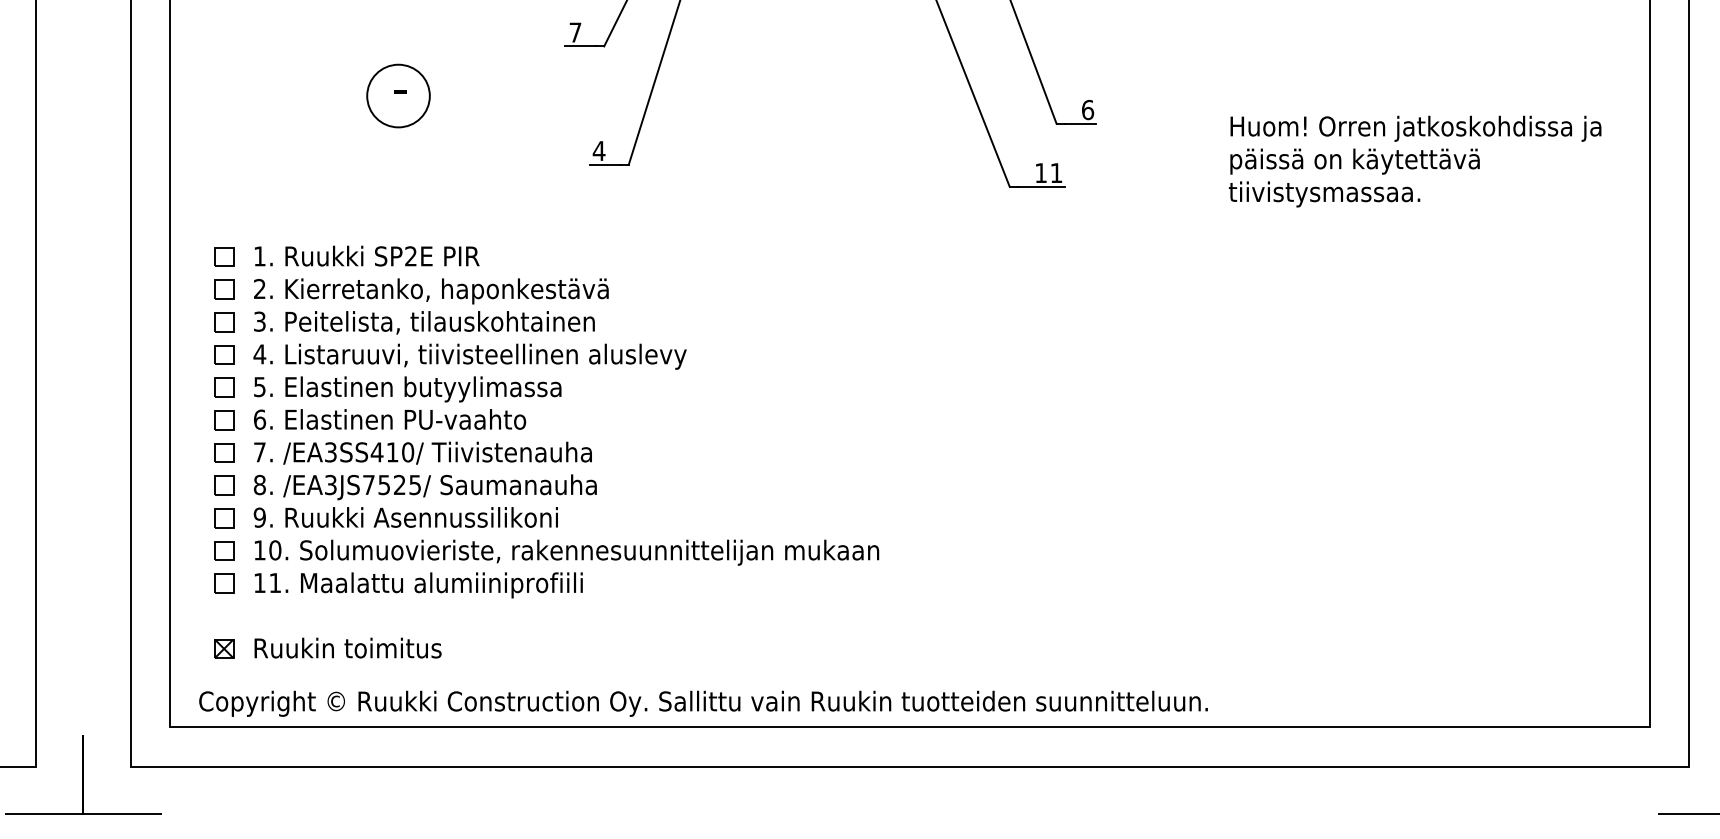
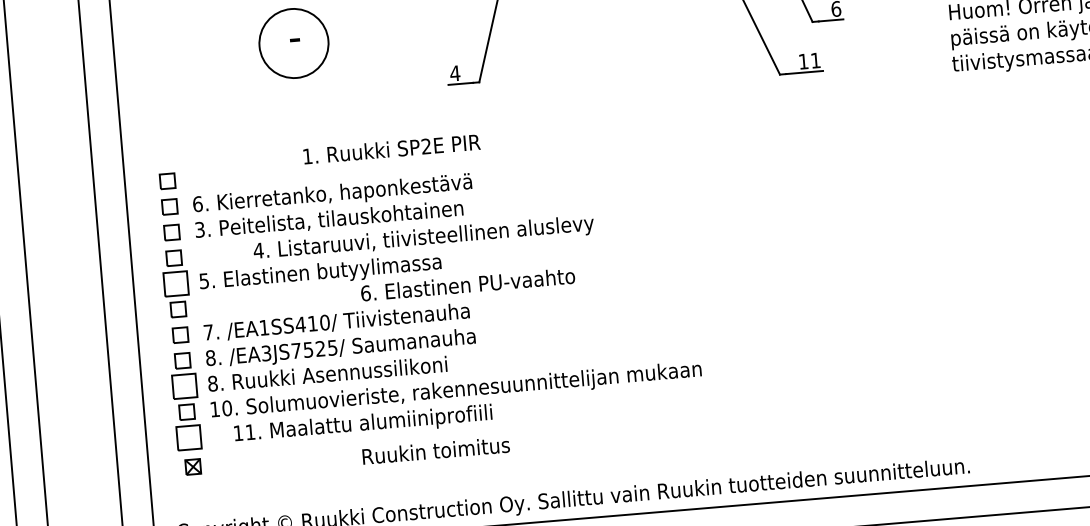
circle: (398, 95) -> (293, 43), size x1.4
text: (367, 255) -> (392, 148), moved
text: (260, 288) -> (198, 203), 2. -> 6.
text: (469, 356) -> (423, 238), moved
part: (224, 387) -> (176, 283), size x1.6
text: (390, 419) -> (468, 284), moved
text: (330, 452) -> (264, 327), /EA3SS410/ -> /EA1SS410/
text: (259, 517) -> (212, 383), 9. -> 8.
part: (224, 518) -> (185, 386), size x1.6
part: (224, 583) -> (189, 437), size x1.6
text: (418, 585) -> (363, 424), moved
text: (347, 647) -> (435, 450), moved
part: (224, 648) -> (193, 466), moved

